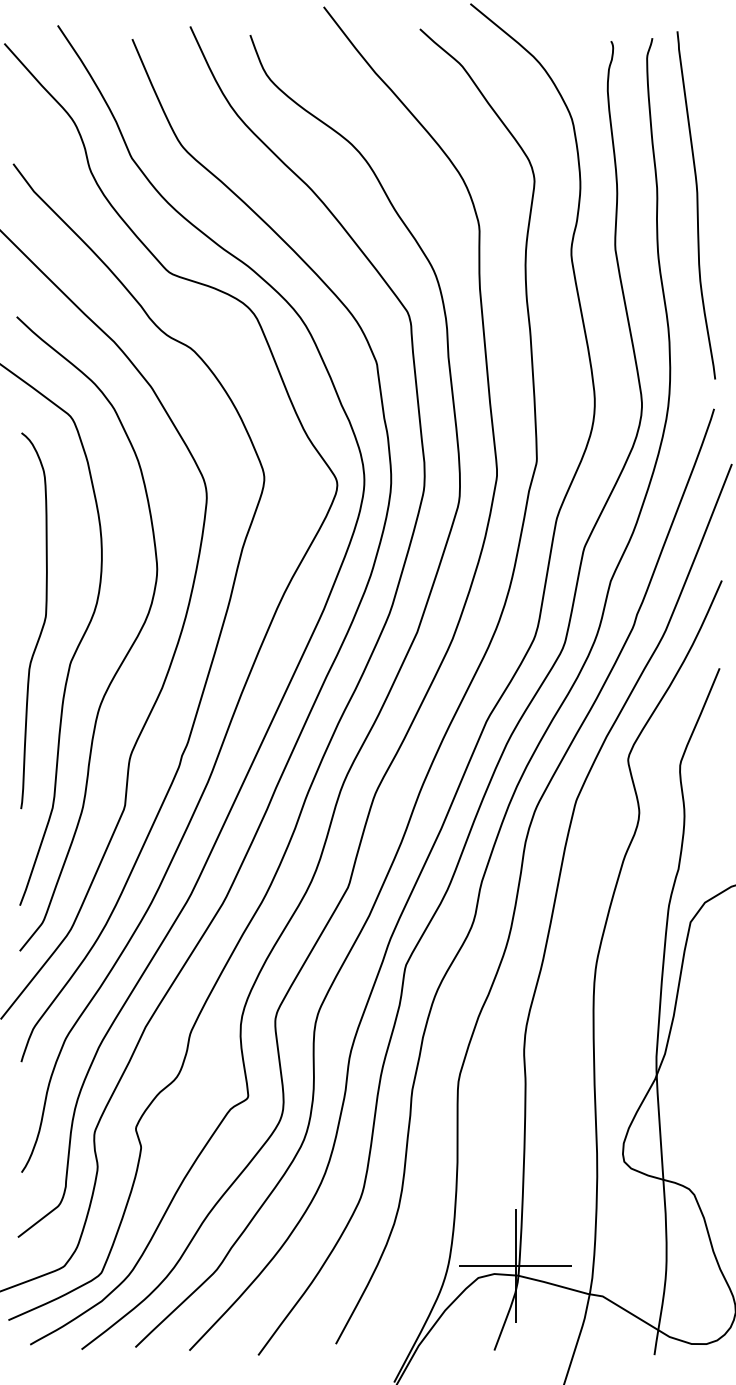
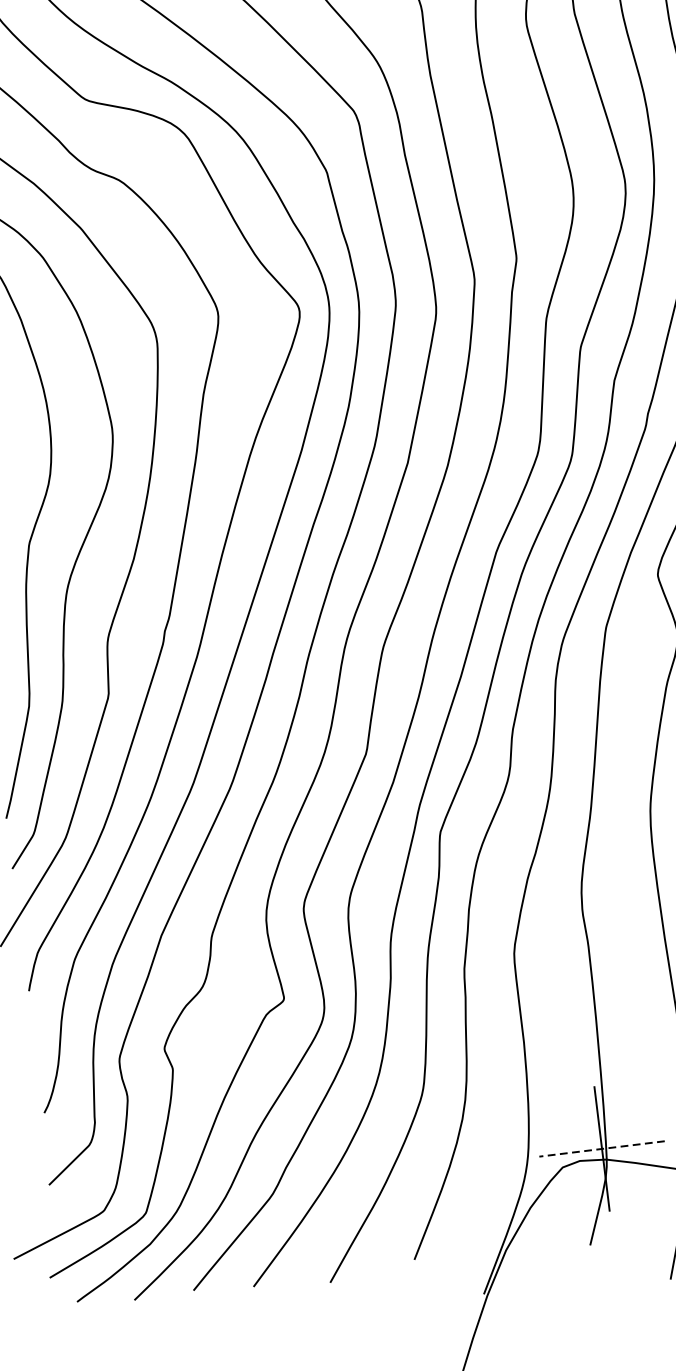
line: (515, 1265) -> (602, 1148), solid -> dashed

